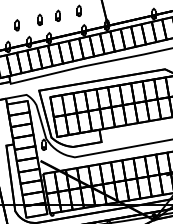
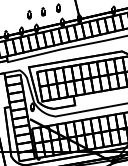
part: (16, 25) -> (12, 18), removed

